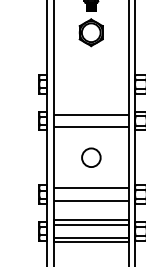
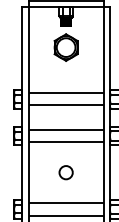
line: (90, 78) -> (65, 93), added
line: (90, 90) -> (65, 105), added
circle: (90, 157) -> (65, 172), size x0.71

